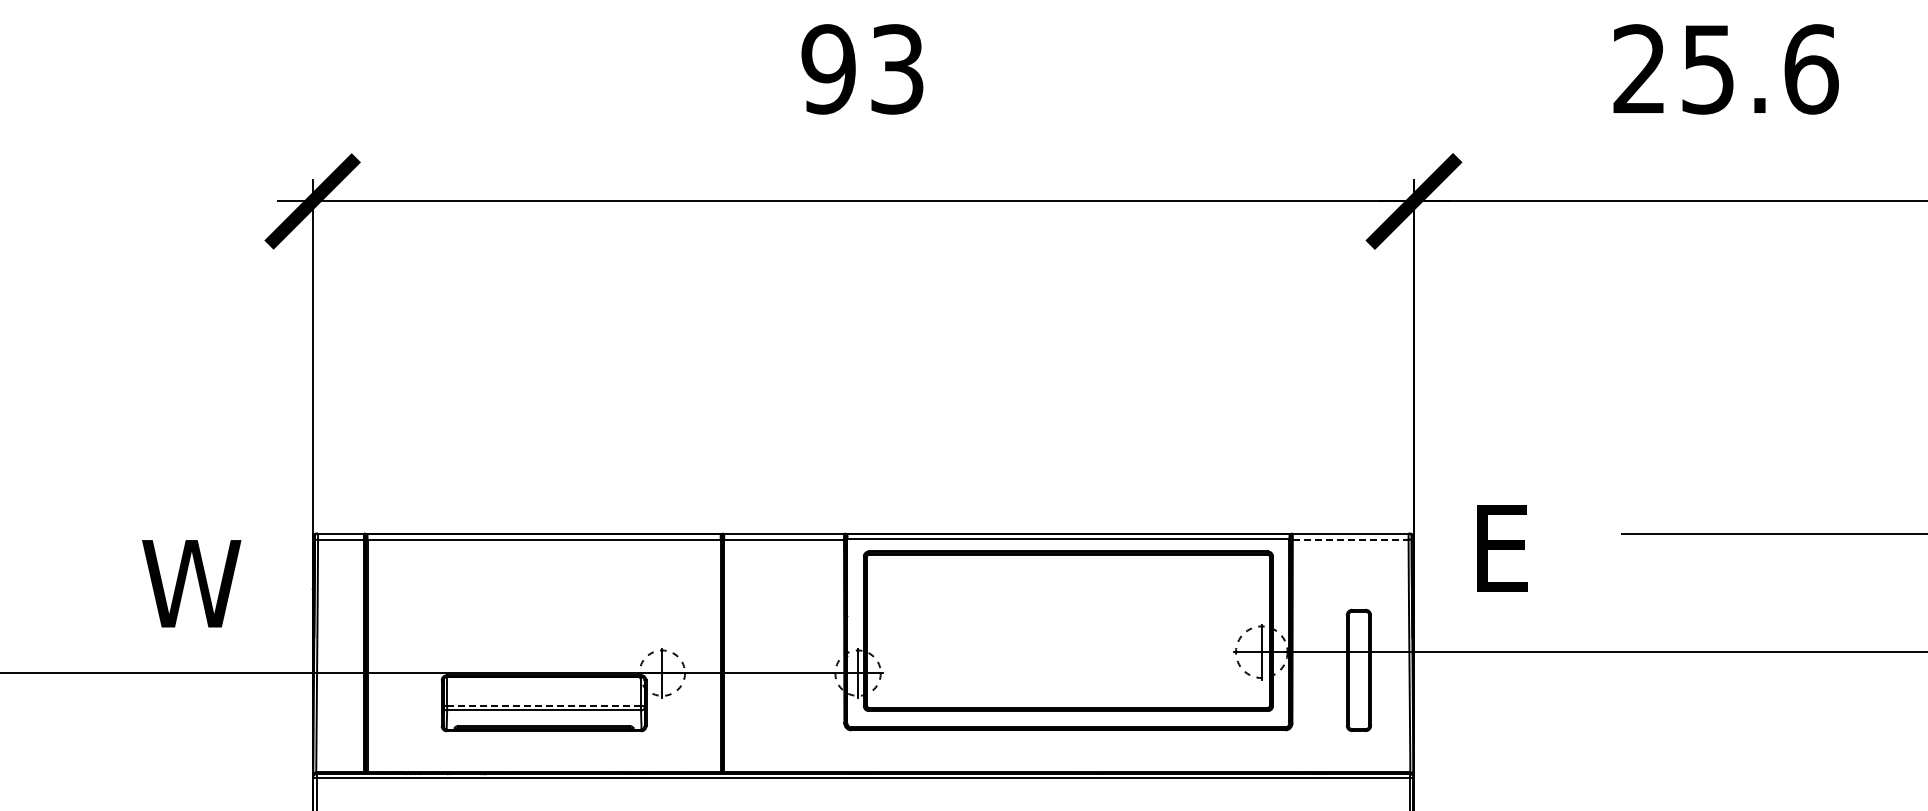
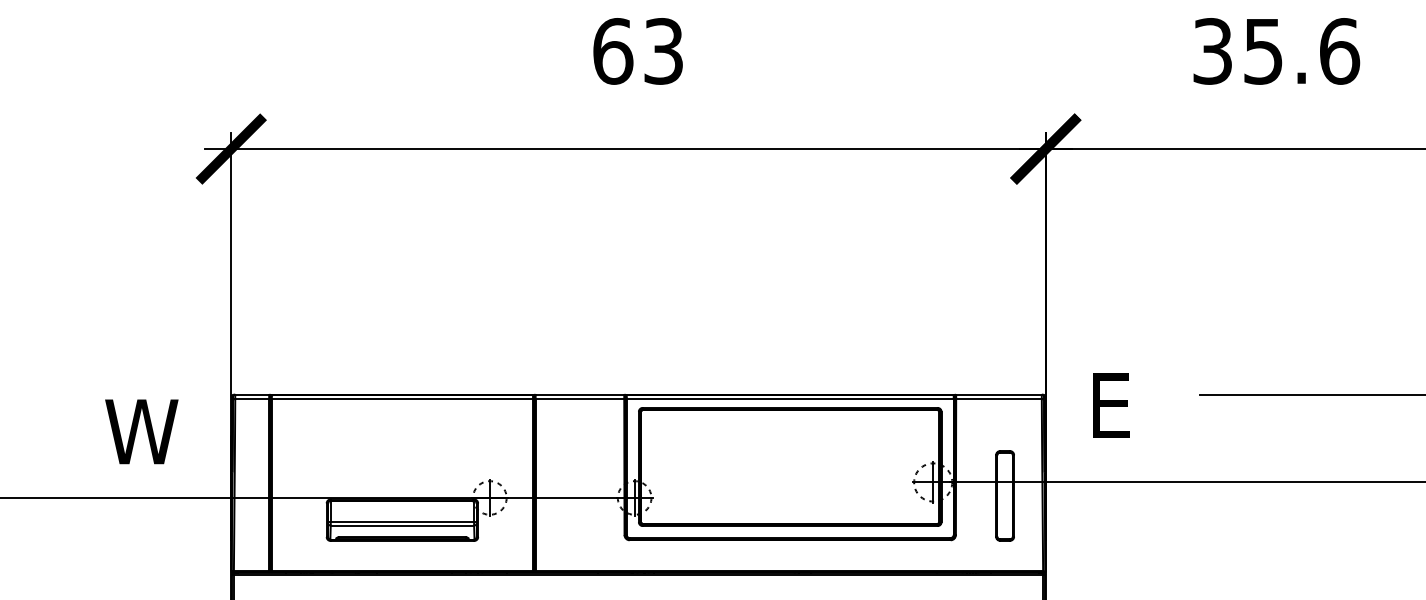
text: (828, 69) -> (612, 51), 93 -> 63
text: (1639, 69) -> (1212, 51), 25.6 -> 35.6
line: (1350, 539) -> (998, 399), dashed -> solid
line: (544, 705) -> (402, 521), dashed -> solid

